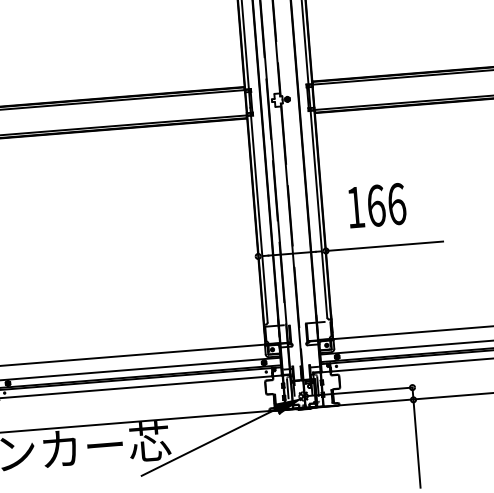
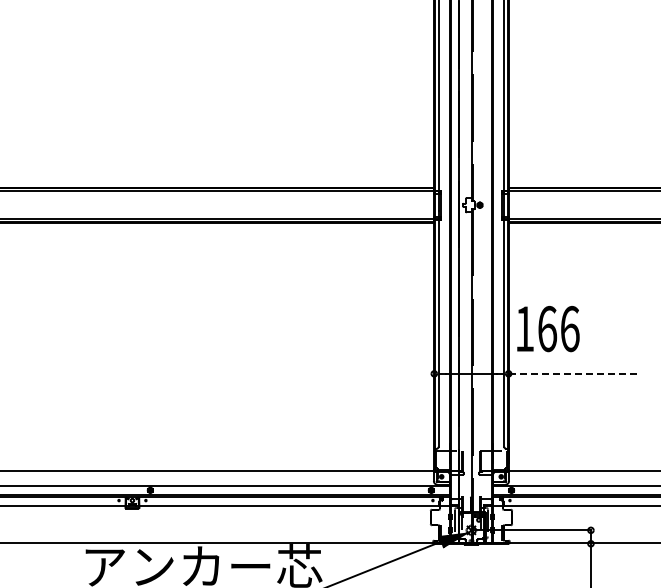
text: (377, 206) -> (548, 329), moved
line: (385, 245) -> (573, 373), solid -> dashed

